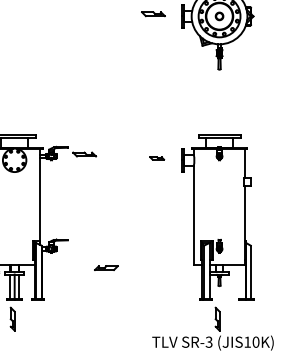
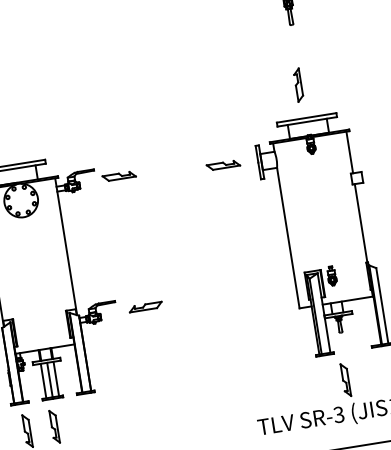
part: (217, 111) -> (298, 84), added
part: (156, 158) -> (222, 165), size x1.67
part: (106, 267) -> (145, 306), moved

